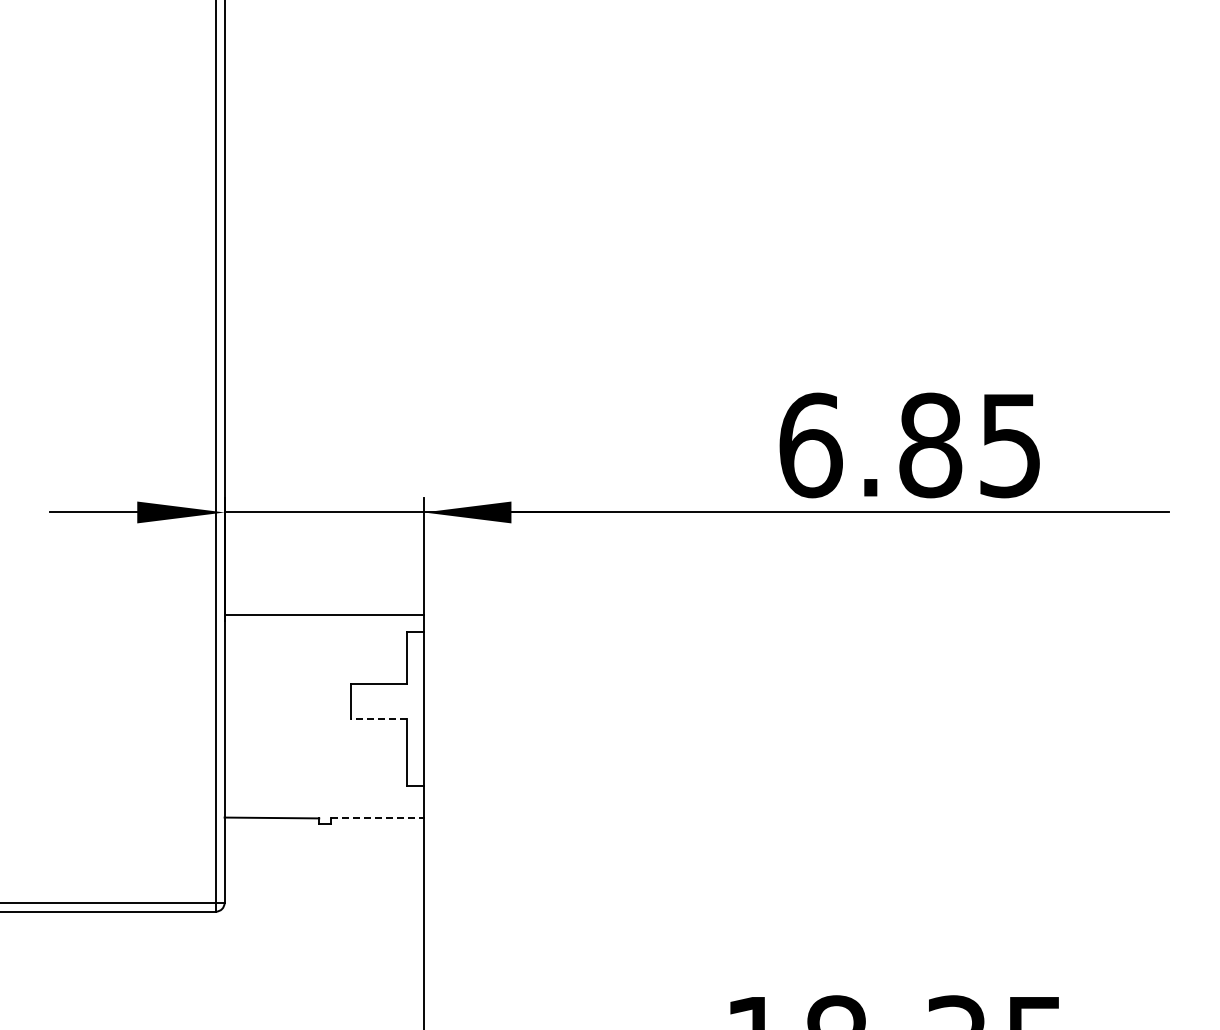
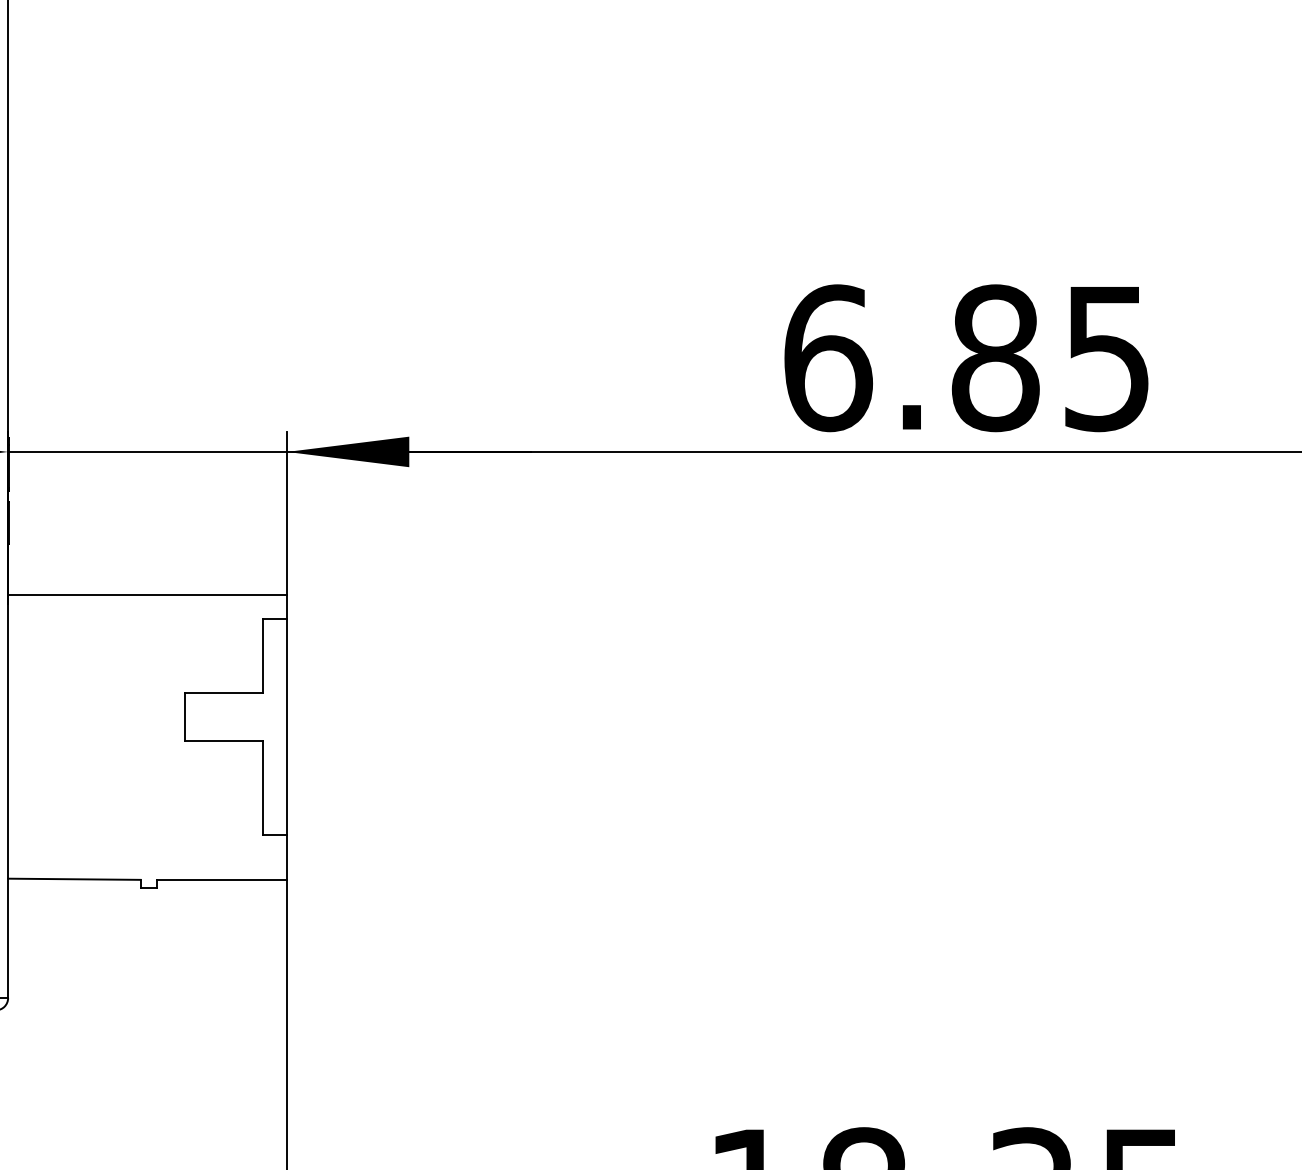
line: (378, 719) -> (223, 741), dashed -> solid
line: (377, 818) -> (221, 879), dashed -> solid

